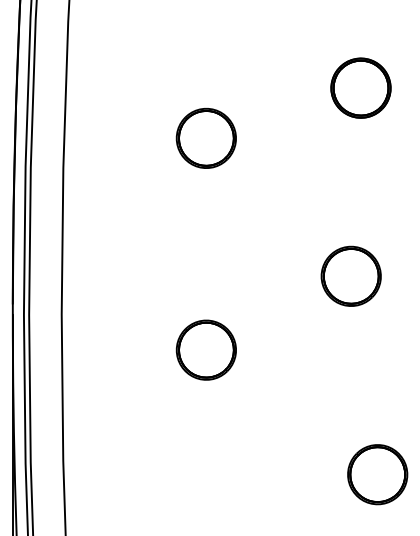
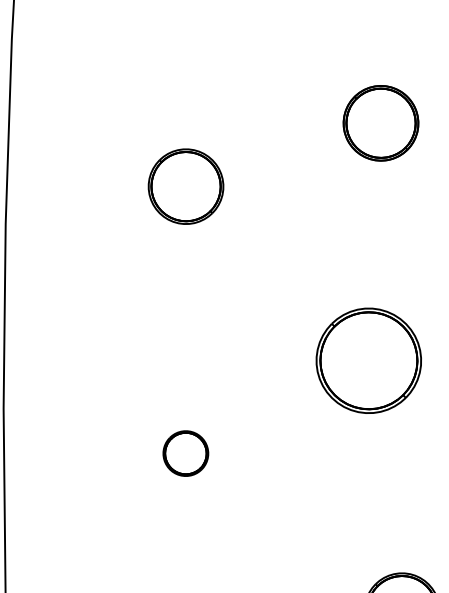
part: (350, 275) -> (367, 359), size x1.4
part: (205, 349) -> (184, 452), size x0.6

